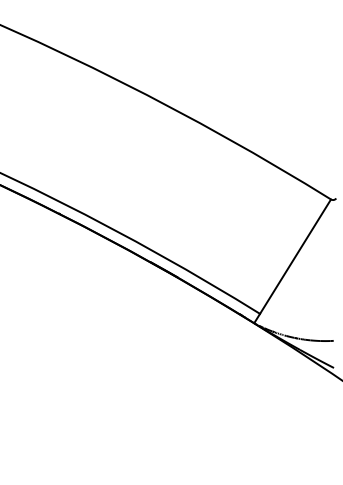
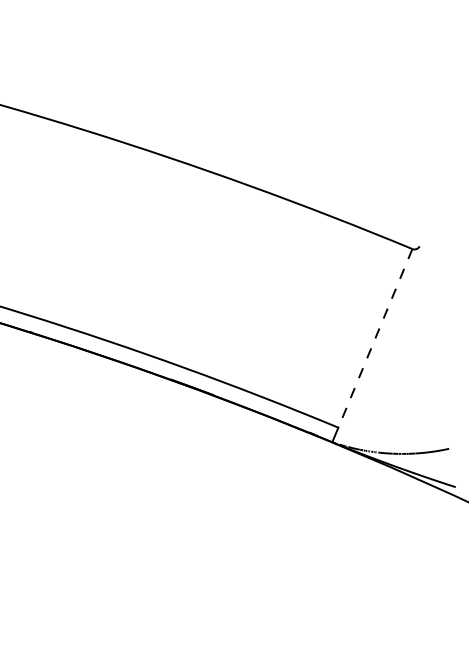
line: (295, 257) -> (375, 339), solid -> dashed

